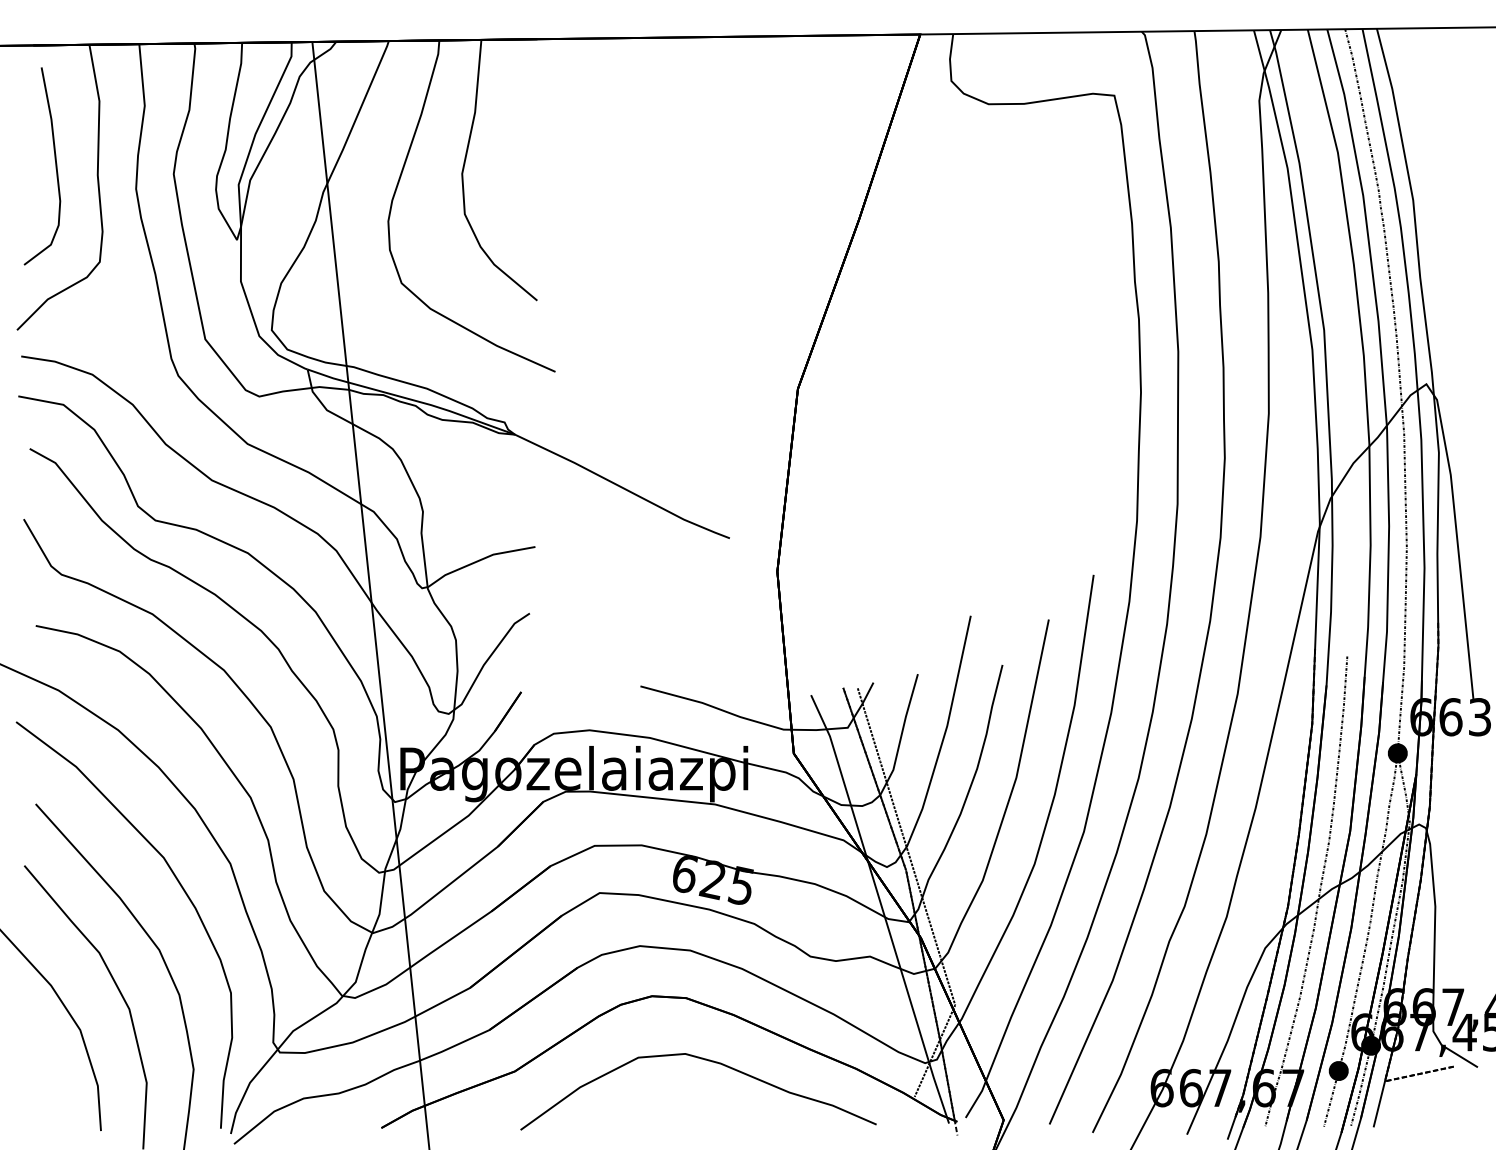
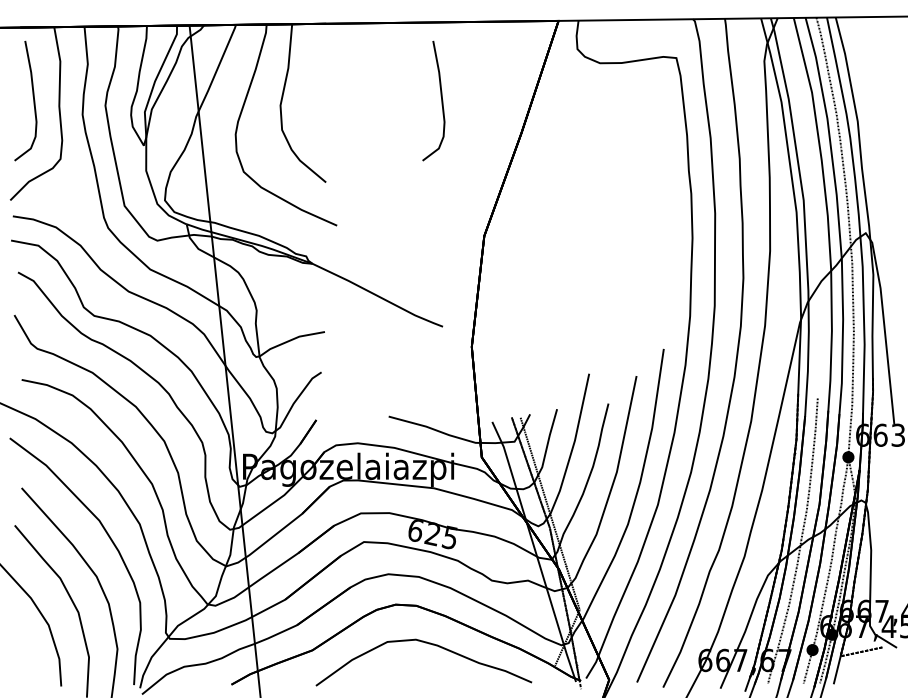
curve: (727, 165) -> (441, 100), added

